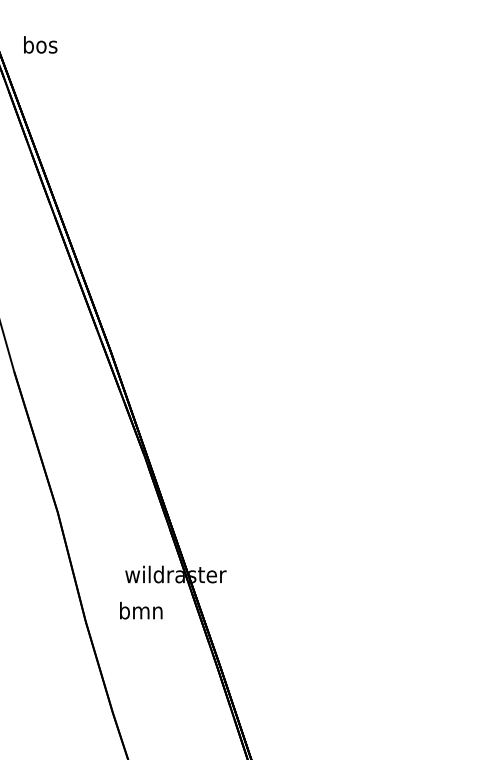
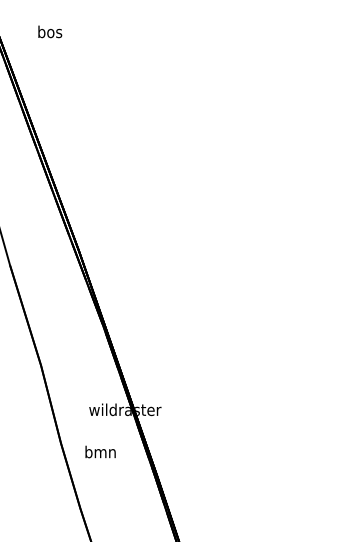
text: (40, 44) -> (50, 31), moved
text: (141, 610) -> (100, 451), moved

